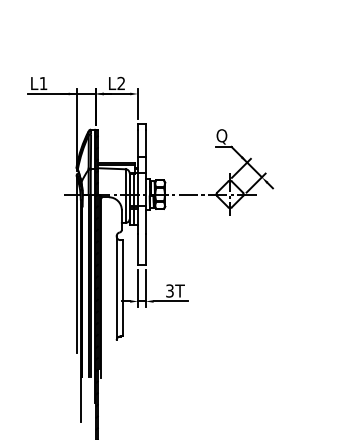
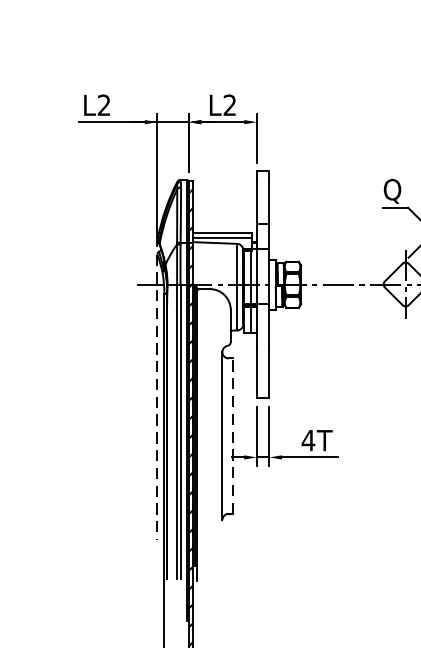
text: (43, 82) -> (104, 103), L1 -> L2
line: (76, 264) -> (157, 397), solid -> dashed
line: (123, 287) -> (233, 434), solid -> dashed
text: (169, 290) -> (307, 439), 3T -> 4T

